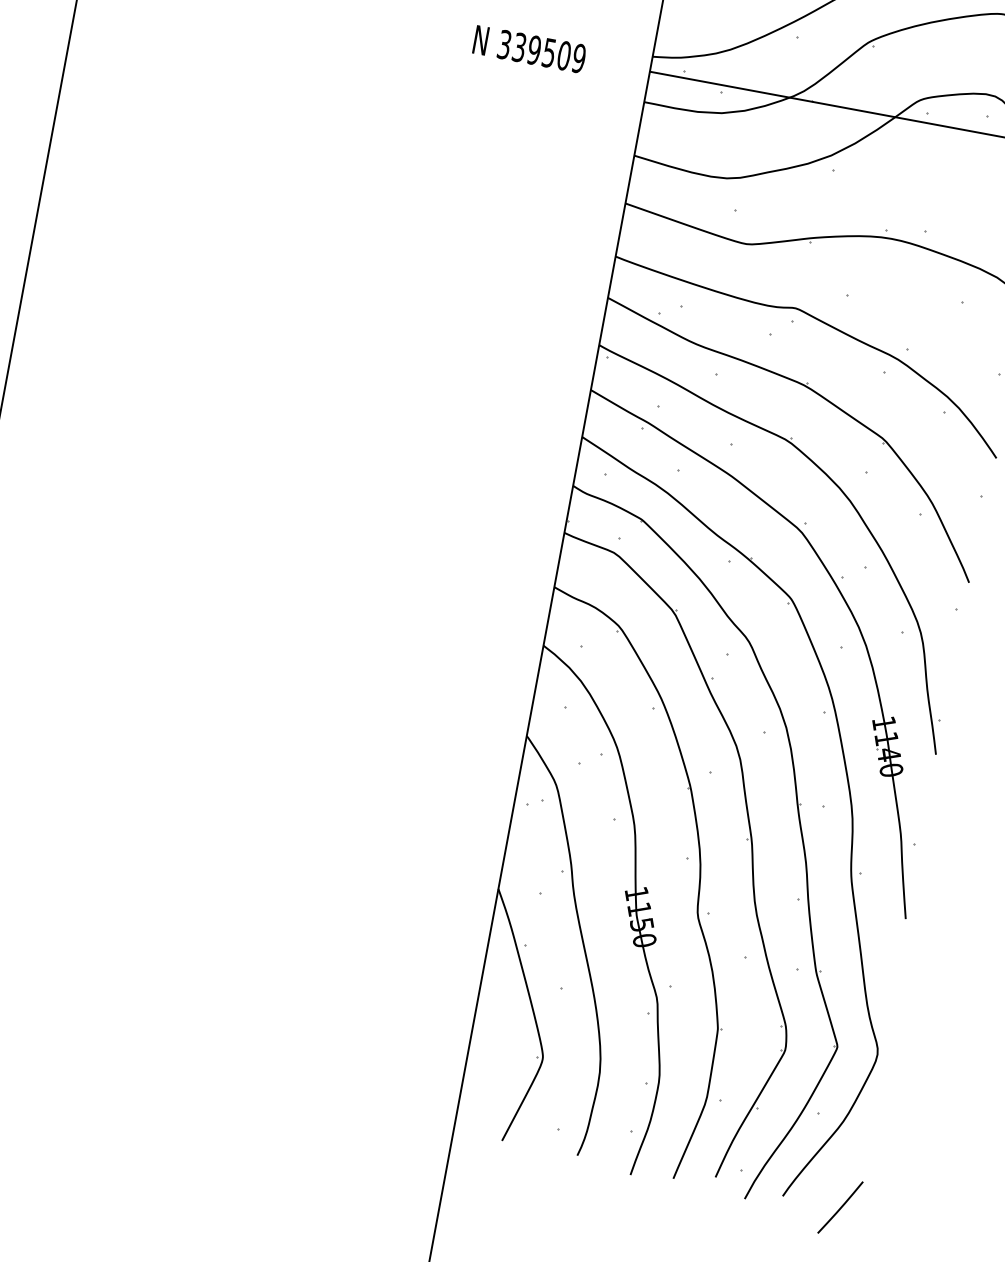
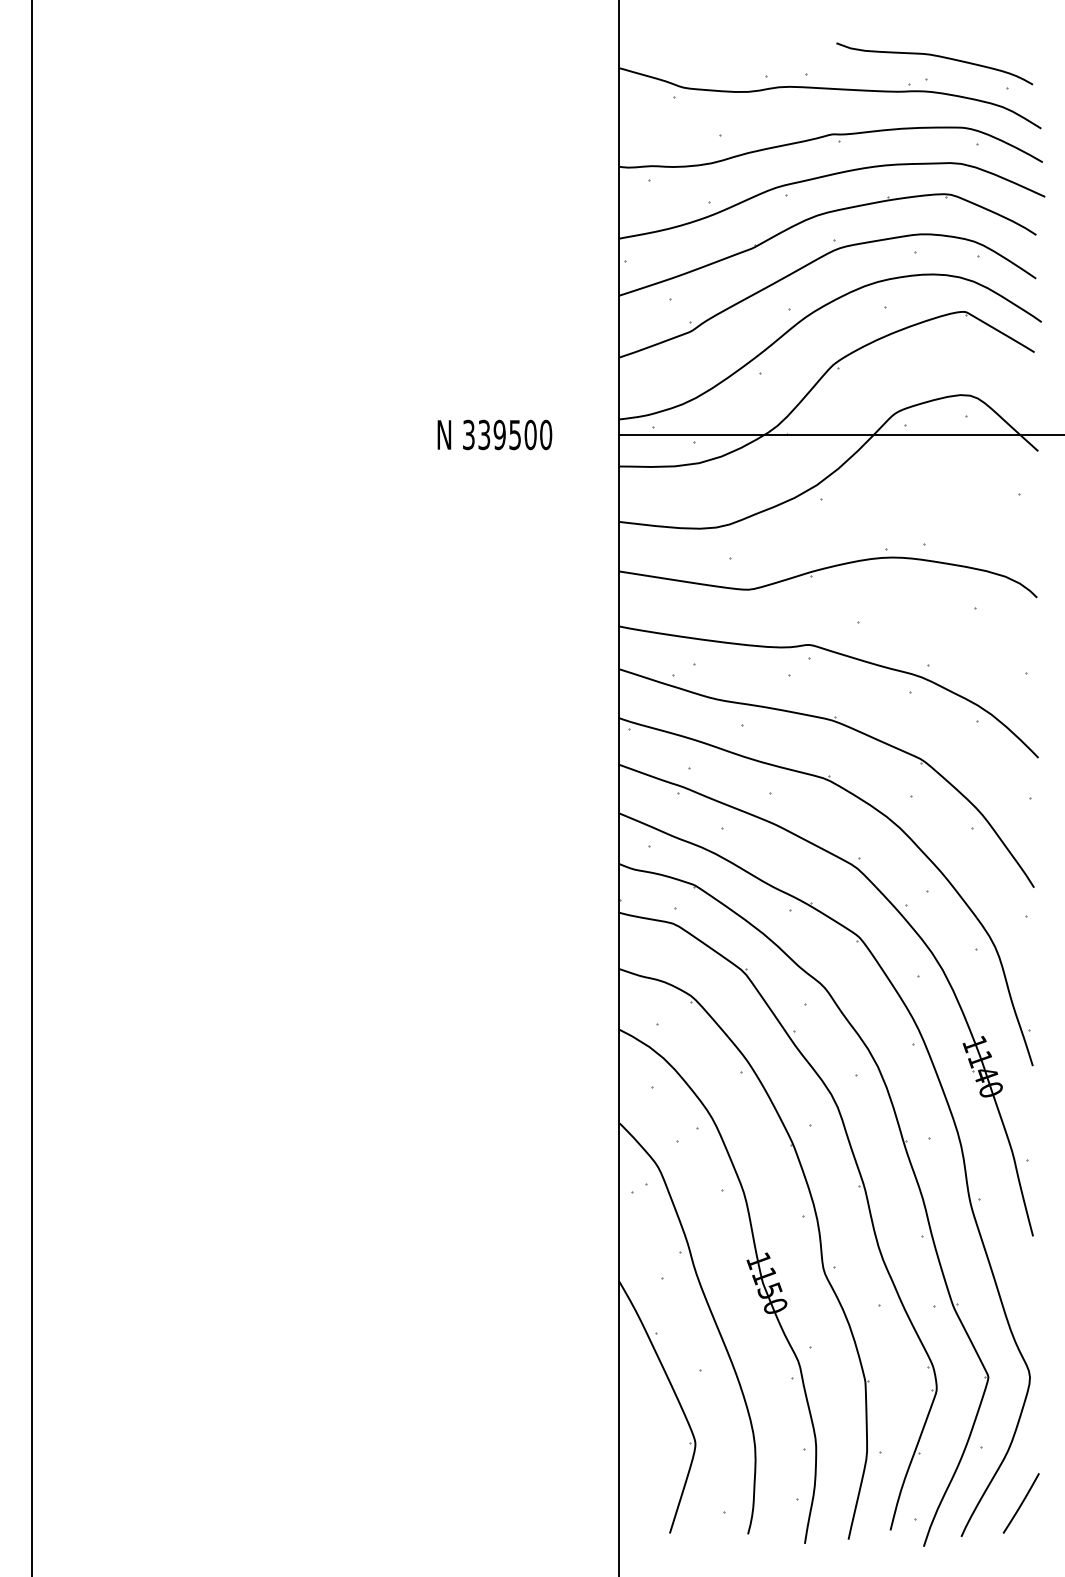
text: (579, 59) -> (546, 435), 339509 -> 339500
line: (839, 1207) -> (1020, 1503), moved

